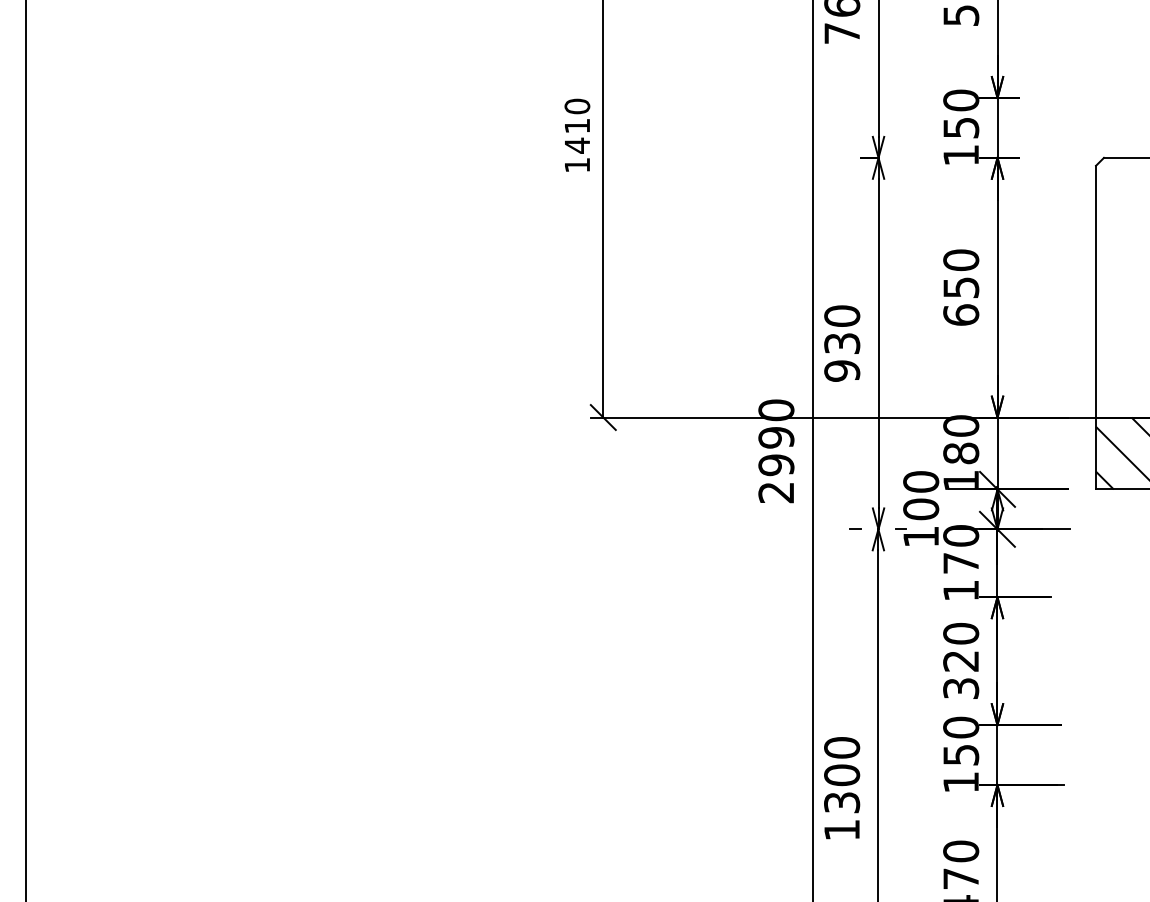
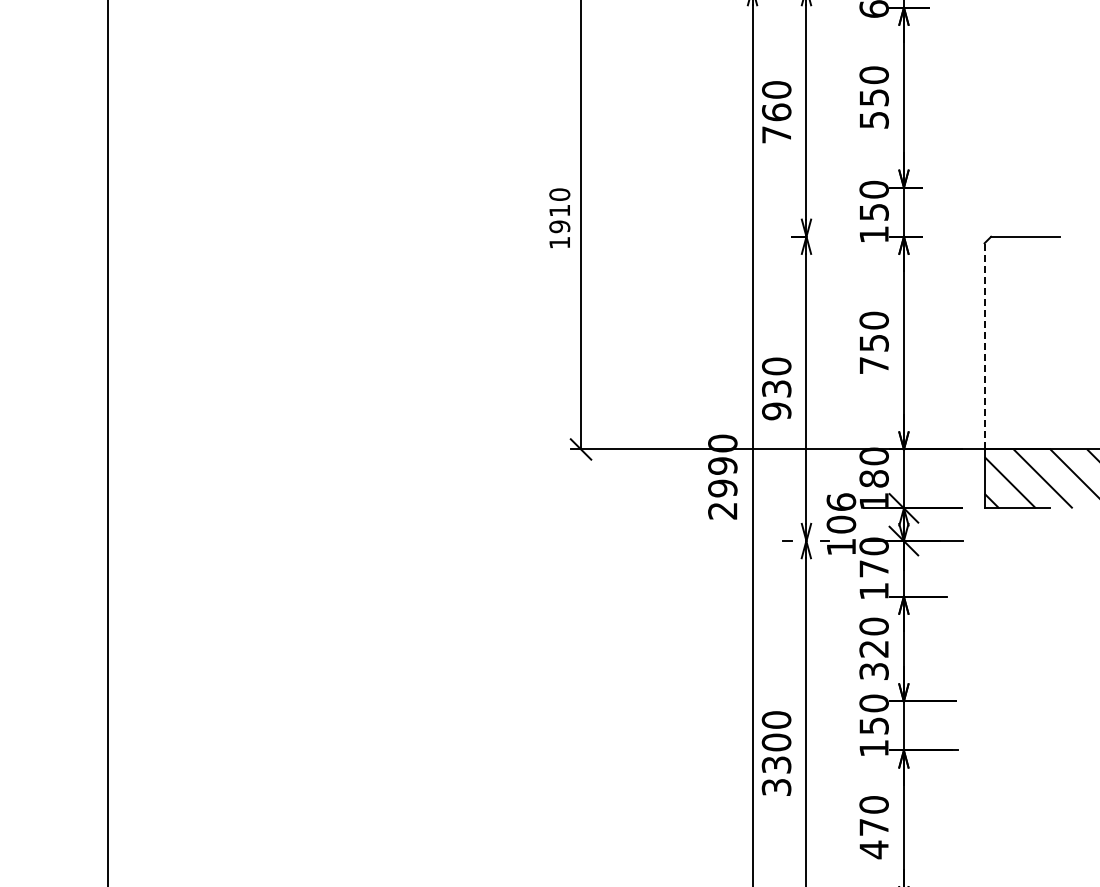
text: (577, 145) -> (559, 226), 1410 -> 1910
line: (1095, 290) -> (984, 345), solid -> dashed
text: (960, 315) -> (873, 365), 650 -> 750
text: (921, 482) -> (841, 502), 100 -> 106
text: (841, 830) -> (776, 787), 1300 -> 3300

